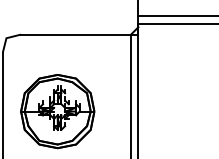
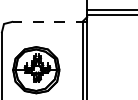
line: (80, 34) -> (50, 21), solid -> dashed

